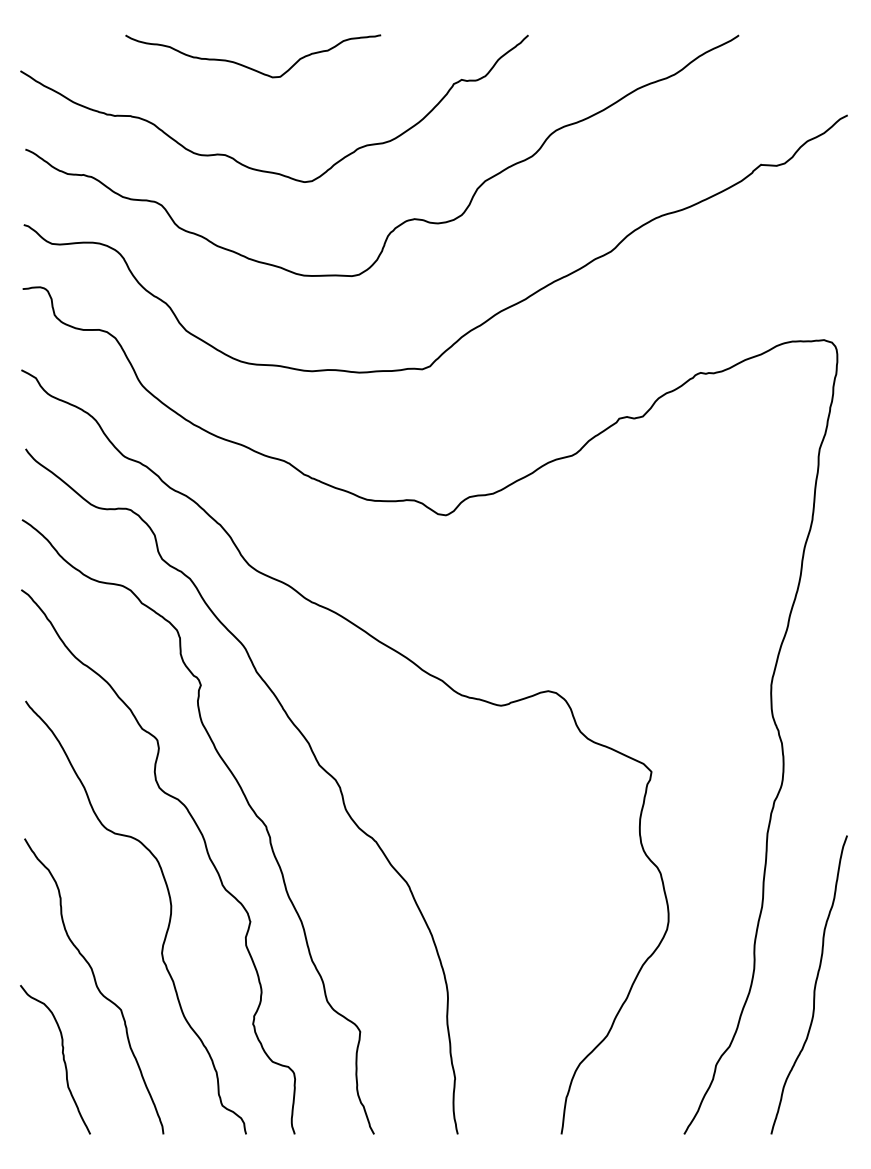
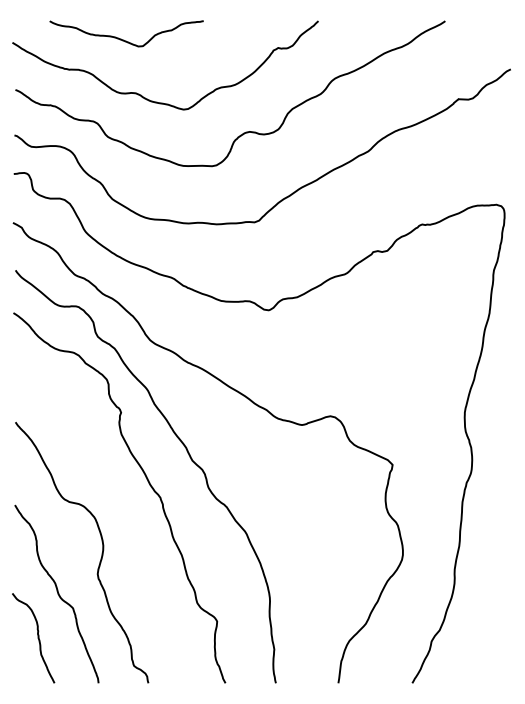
curve: (247, 65) -> (123, 39), moved
curve: (204, 849) -> (123, 511), removed
curve: (813, 985) -> (490, 593), removed

